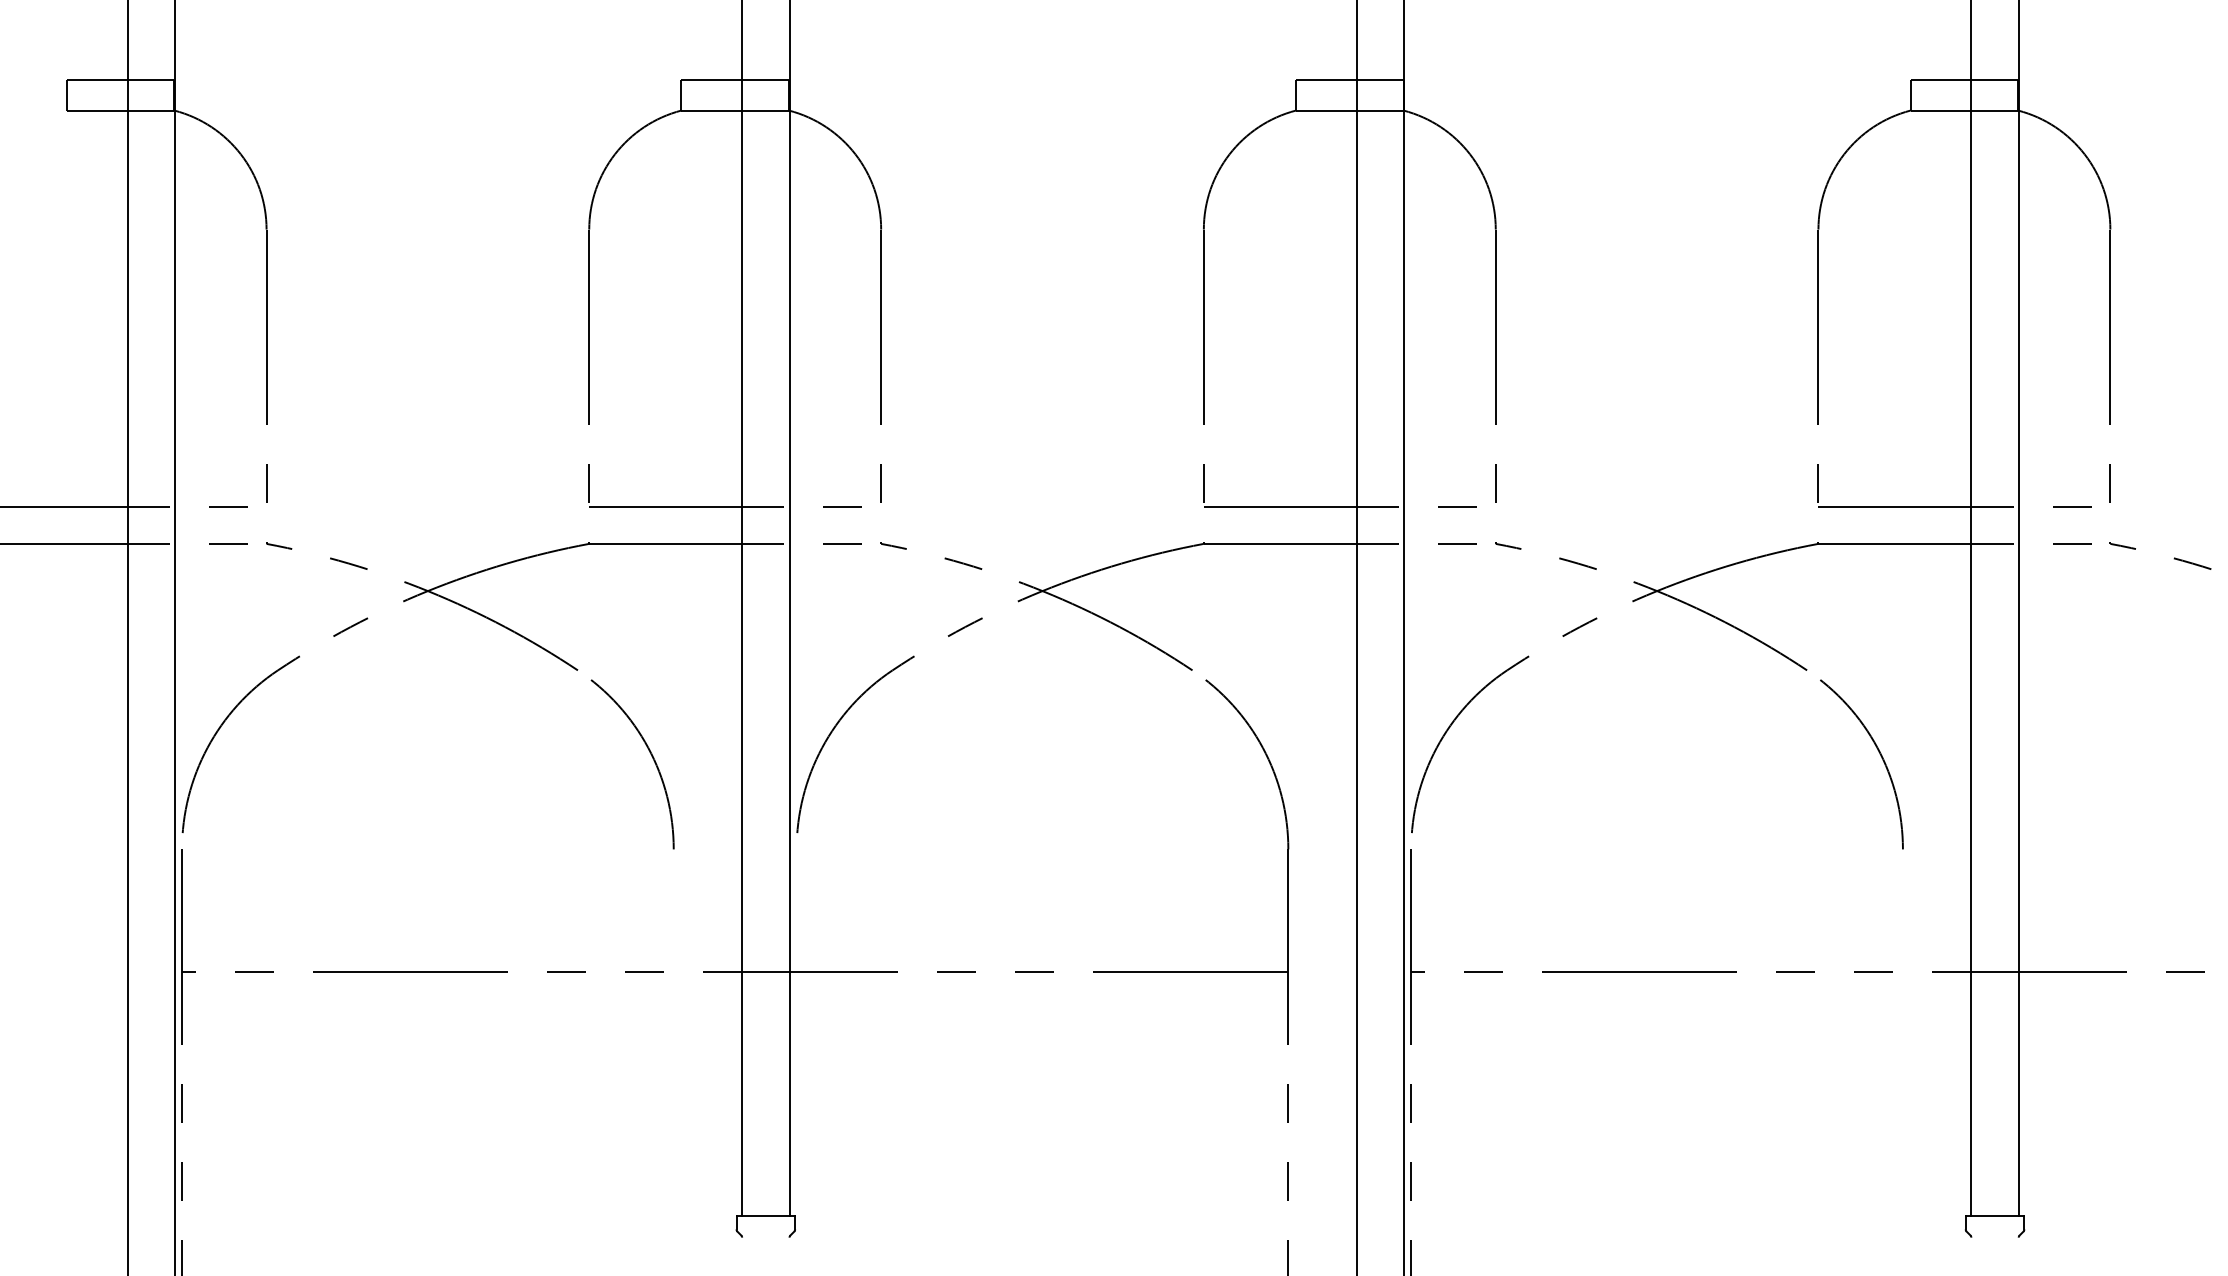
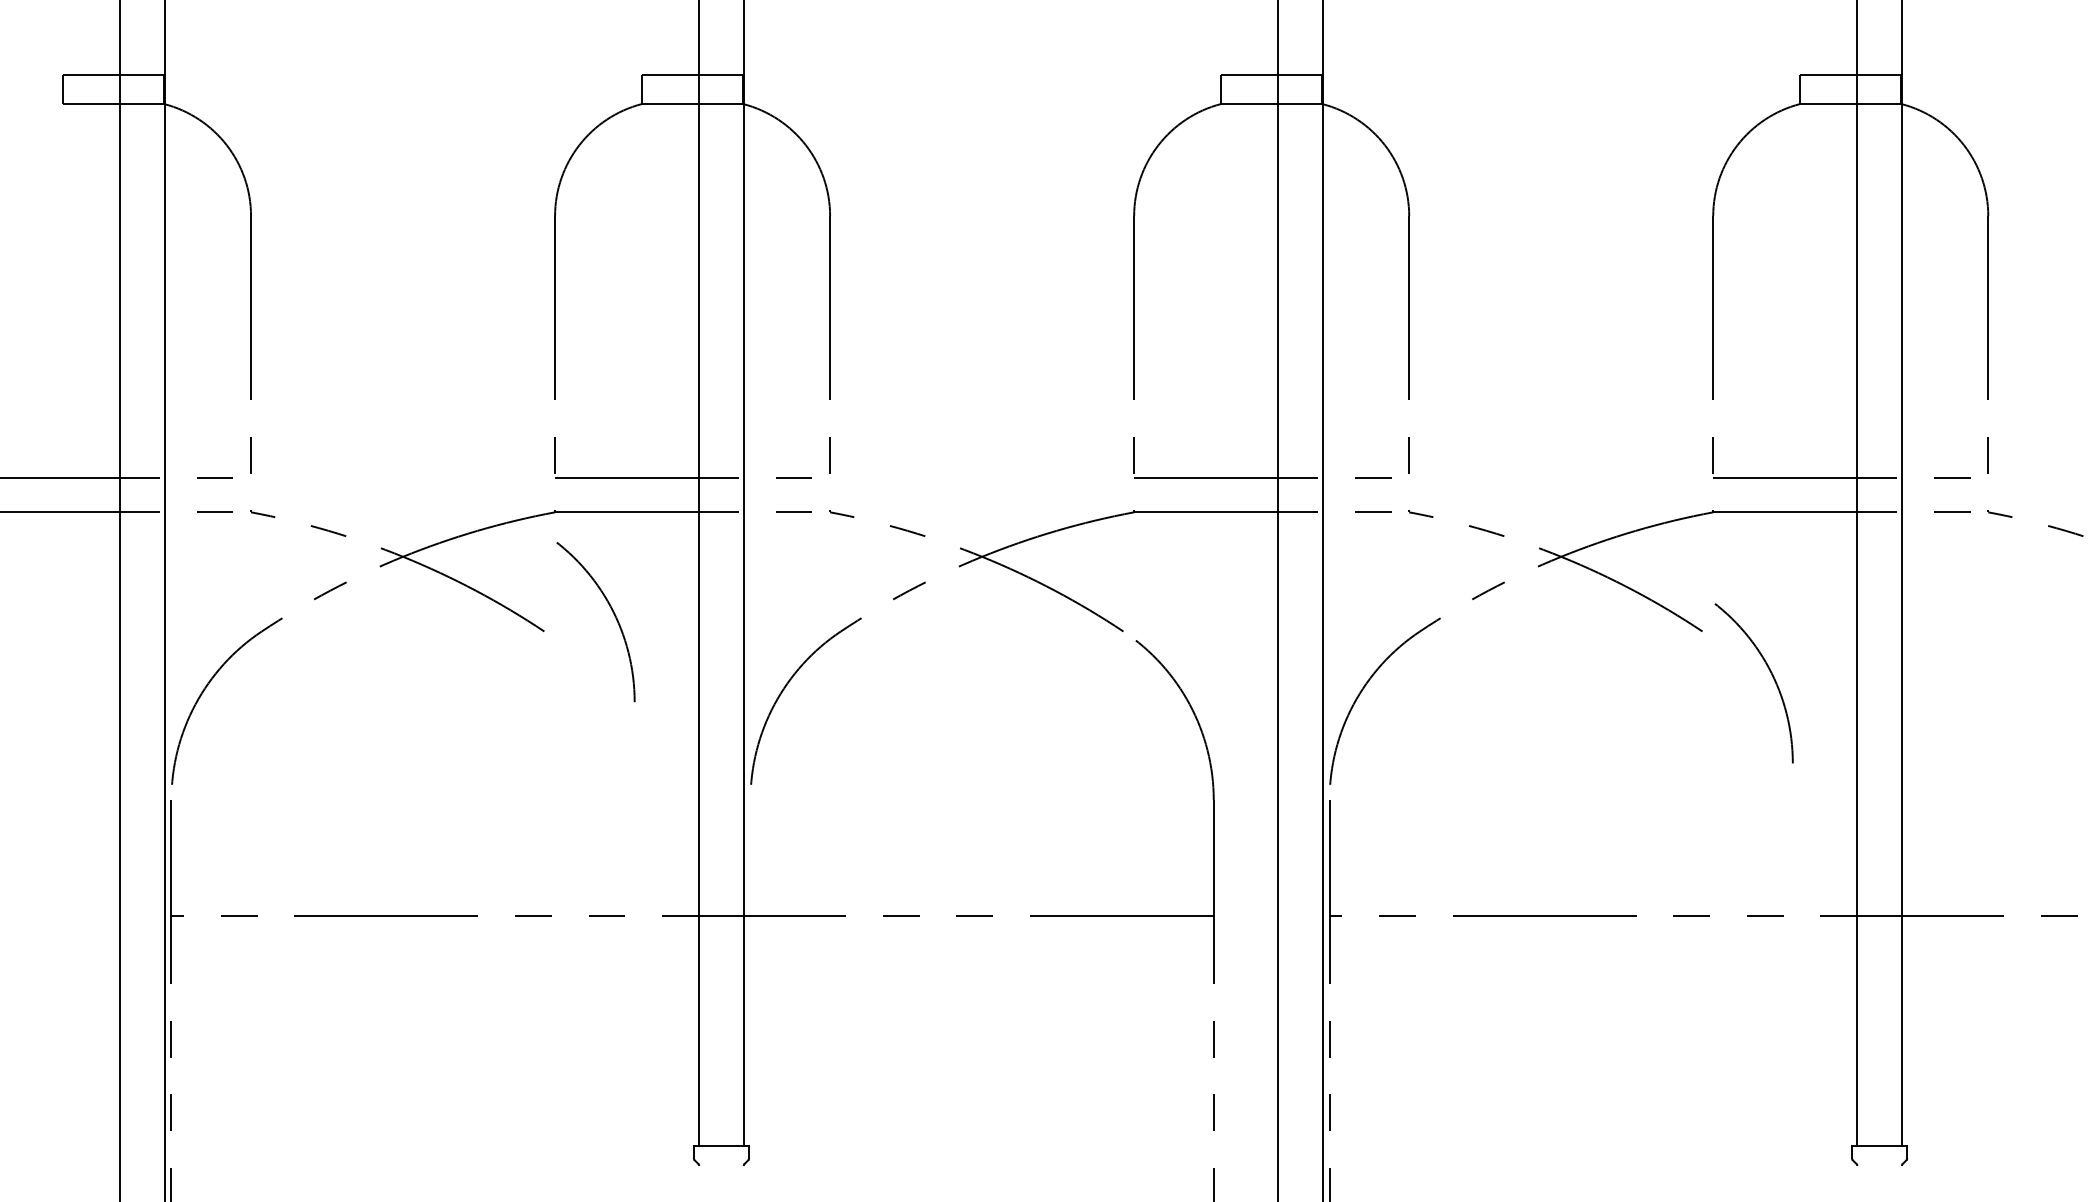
arc: (650, 754) -> (612, 612), moved
arc: (1879, 754) -> (1770, 674), moved

